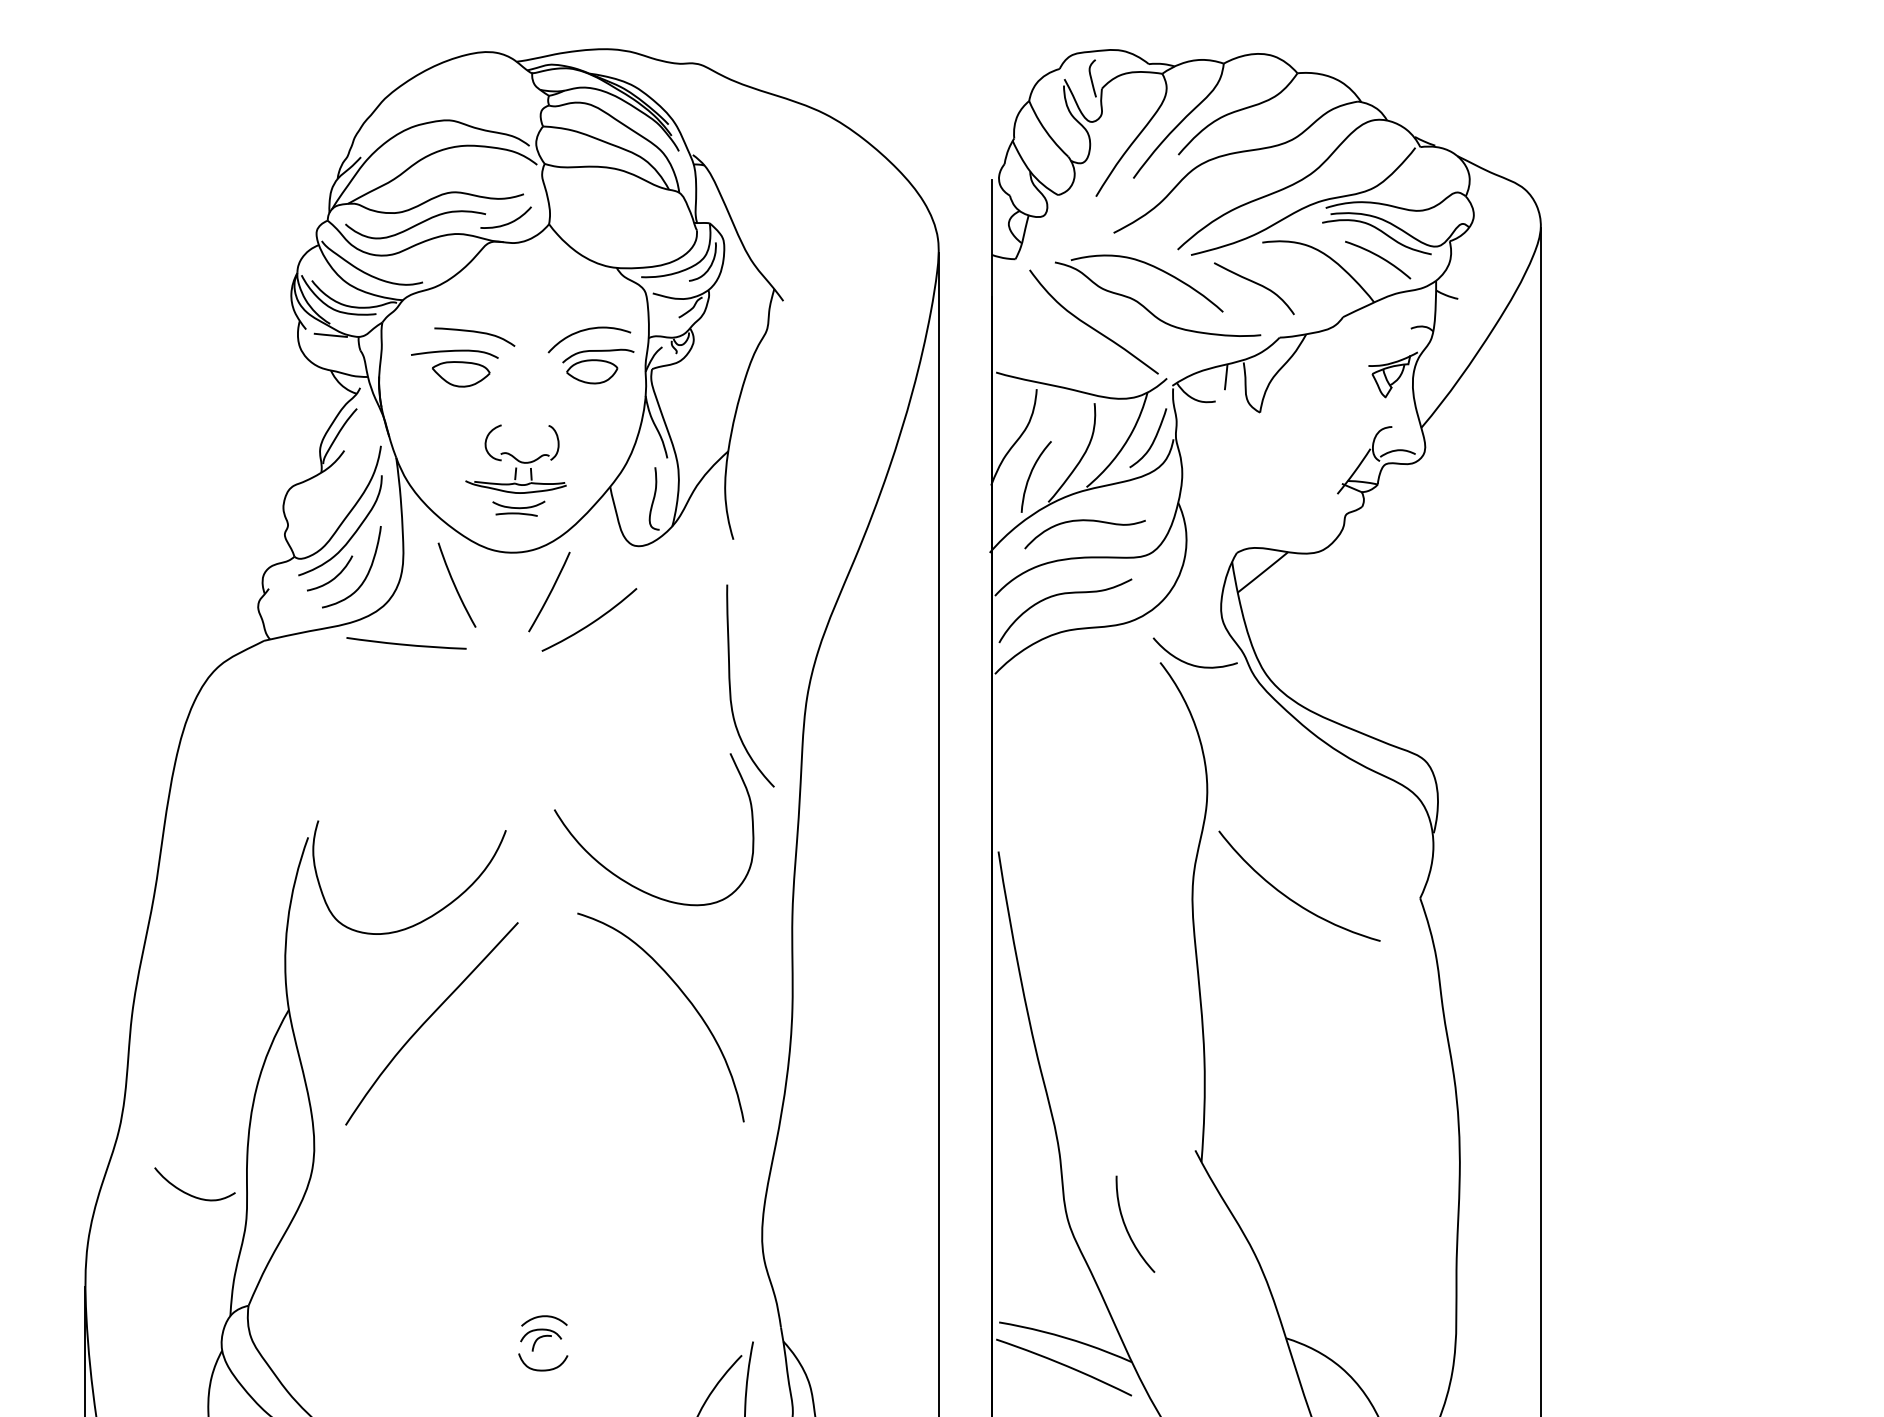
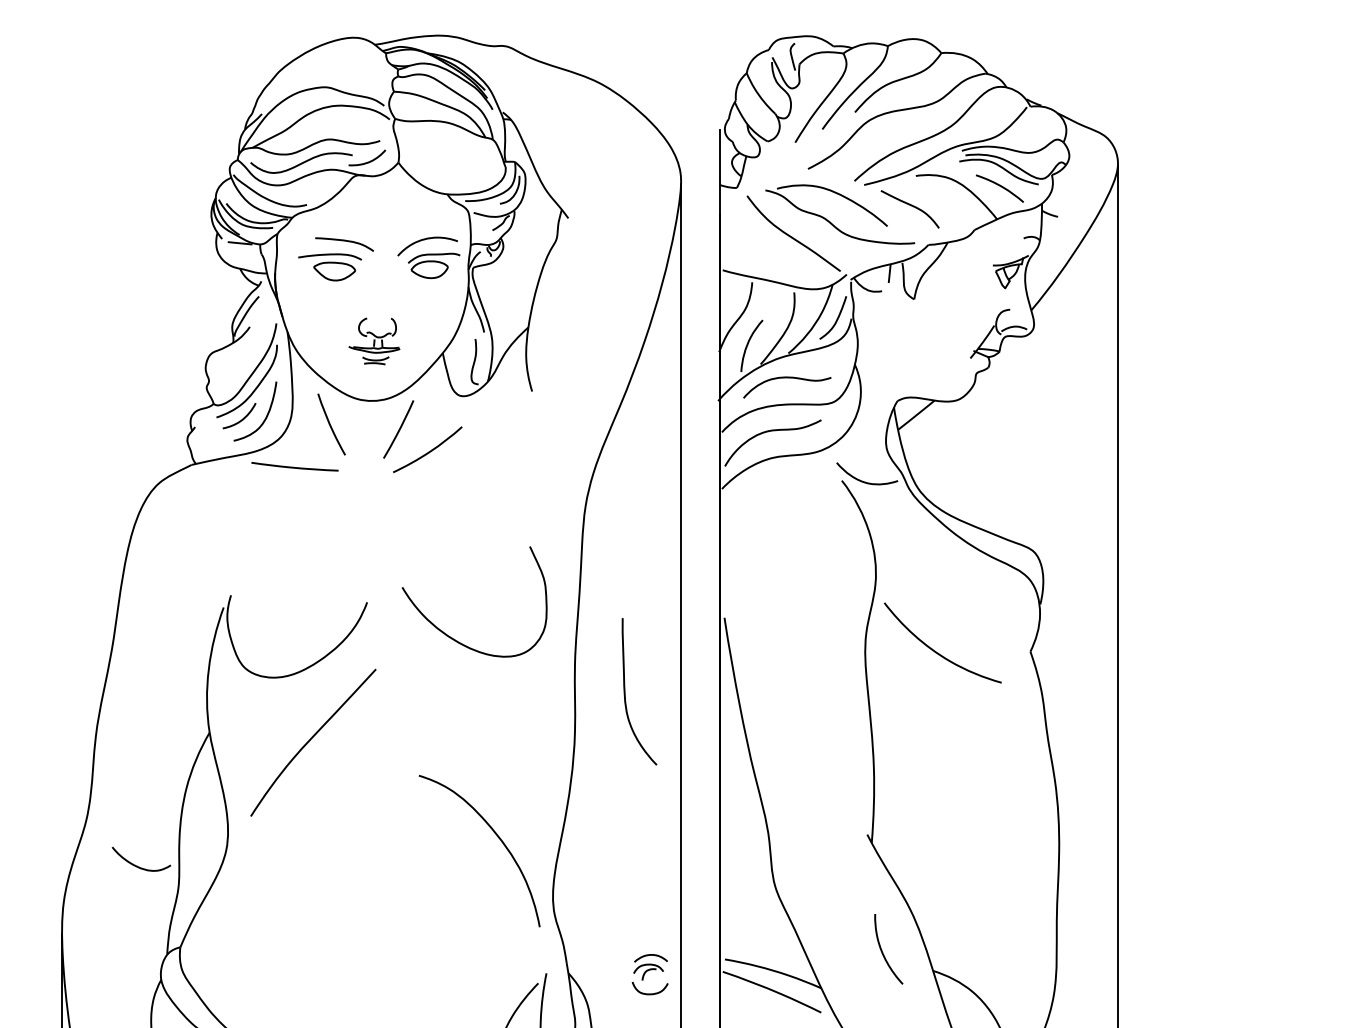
part: (516, 470) -> (374, 341), size x0.7
curve: (731, 685) -> (625, 691), moved
curve: (685, 998) -> (497, 837), moved
curve: (1128, 1228) -> (883, 952), moved
part: (542, 1343) -> (649, 974), moved

